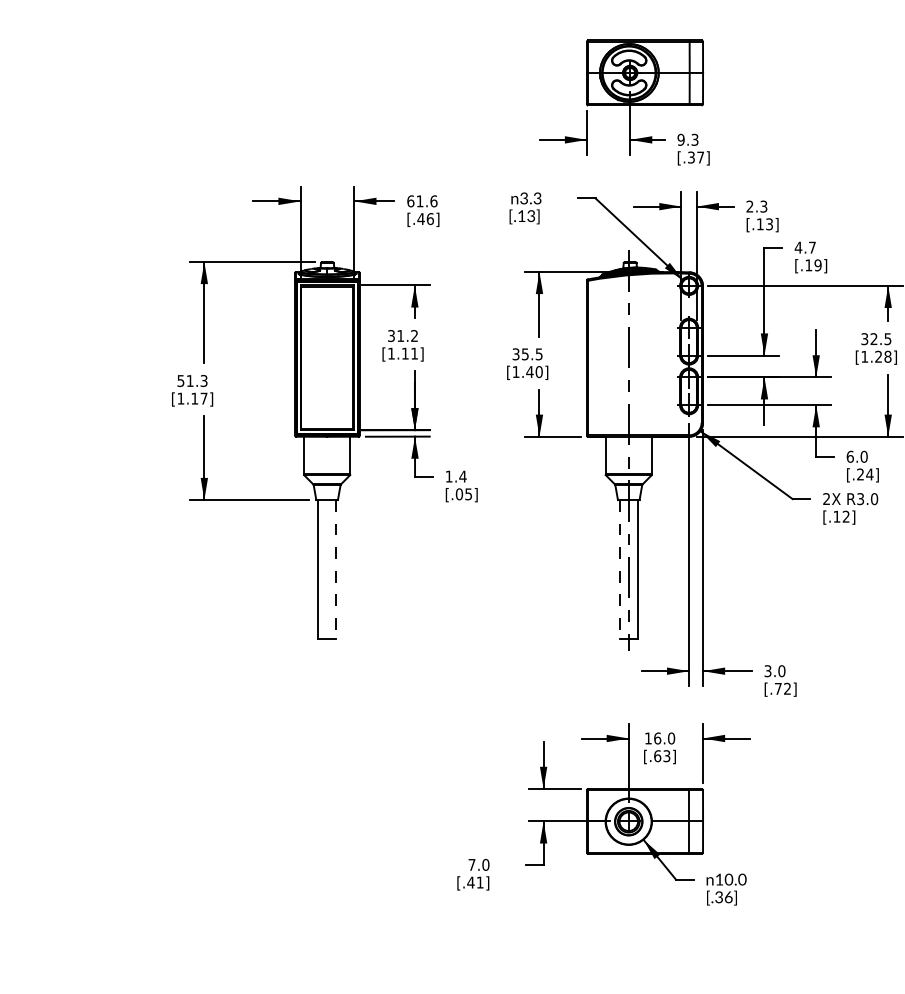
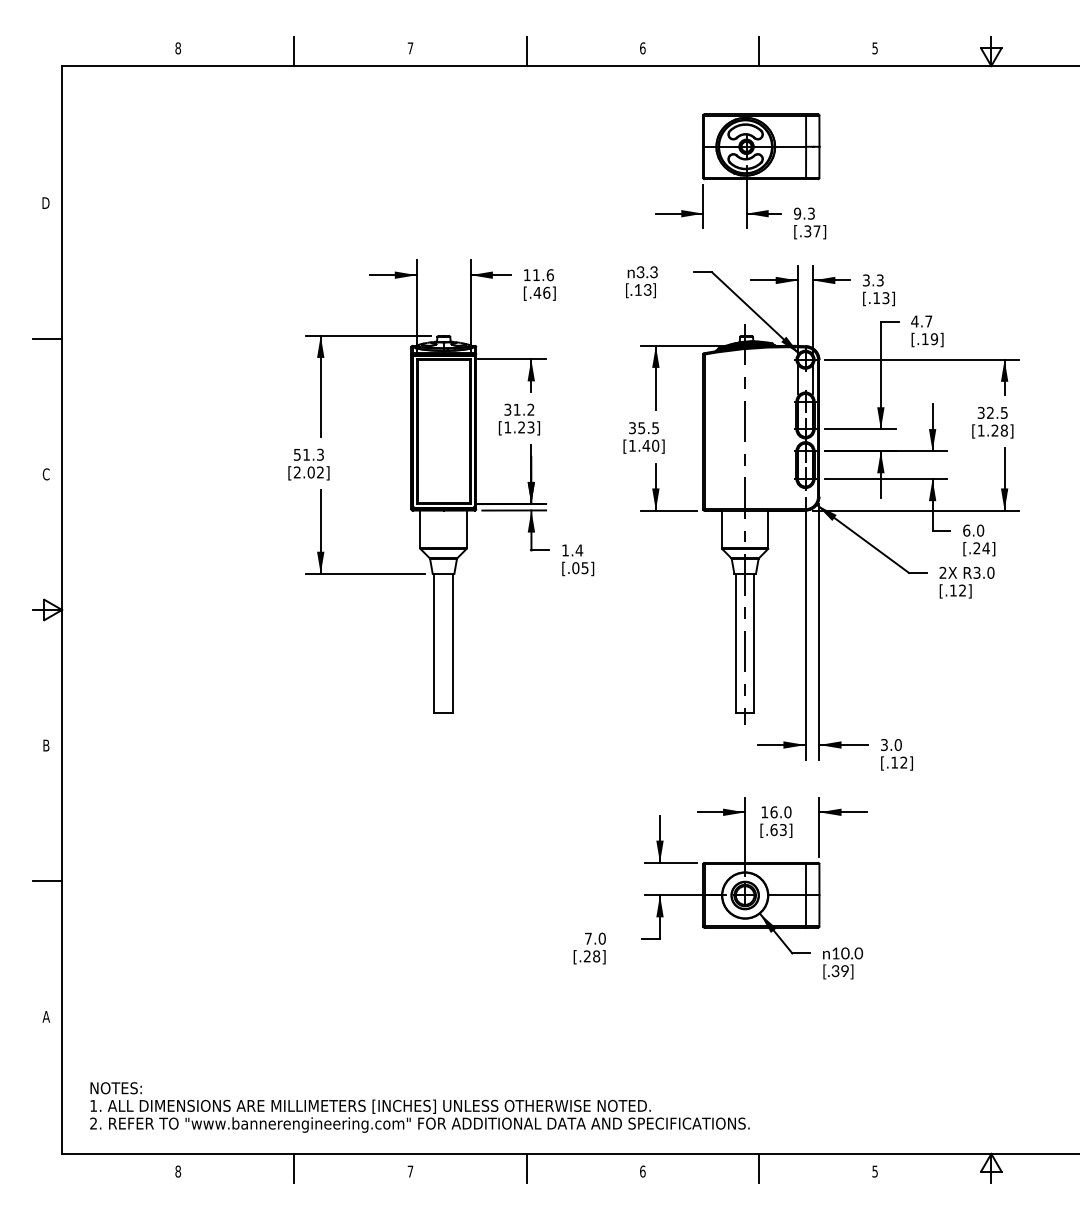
text: (410, 201) -> (526, 275), 61.6 -> 11.6
text: (750, 206) -> (866, 280), 2.3 -> 3.3
text: (410, 353) -> (526, 427), [1.11] -> [1.23]
text: (192, 398) -> (308, 472), [1.17] -> [2.02]
line: (336, 569) -> (452, 643), dashed -> solid
line: (619, 569) -> (735, 643), dashed -> solid
text: (778, 688) -> (894, 762), [.72] -> [.12]
text: (475, 882) -> (591, 956), [.41] -> [.28]
text: (729, 897) -> (845, 971), [.36] -> [.39]

